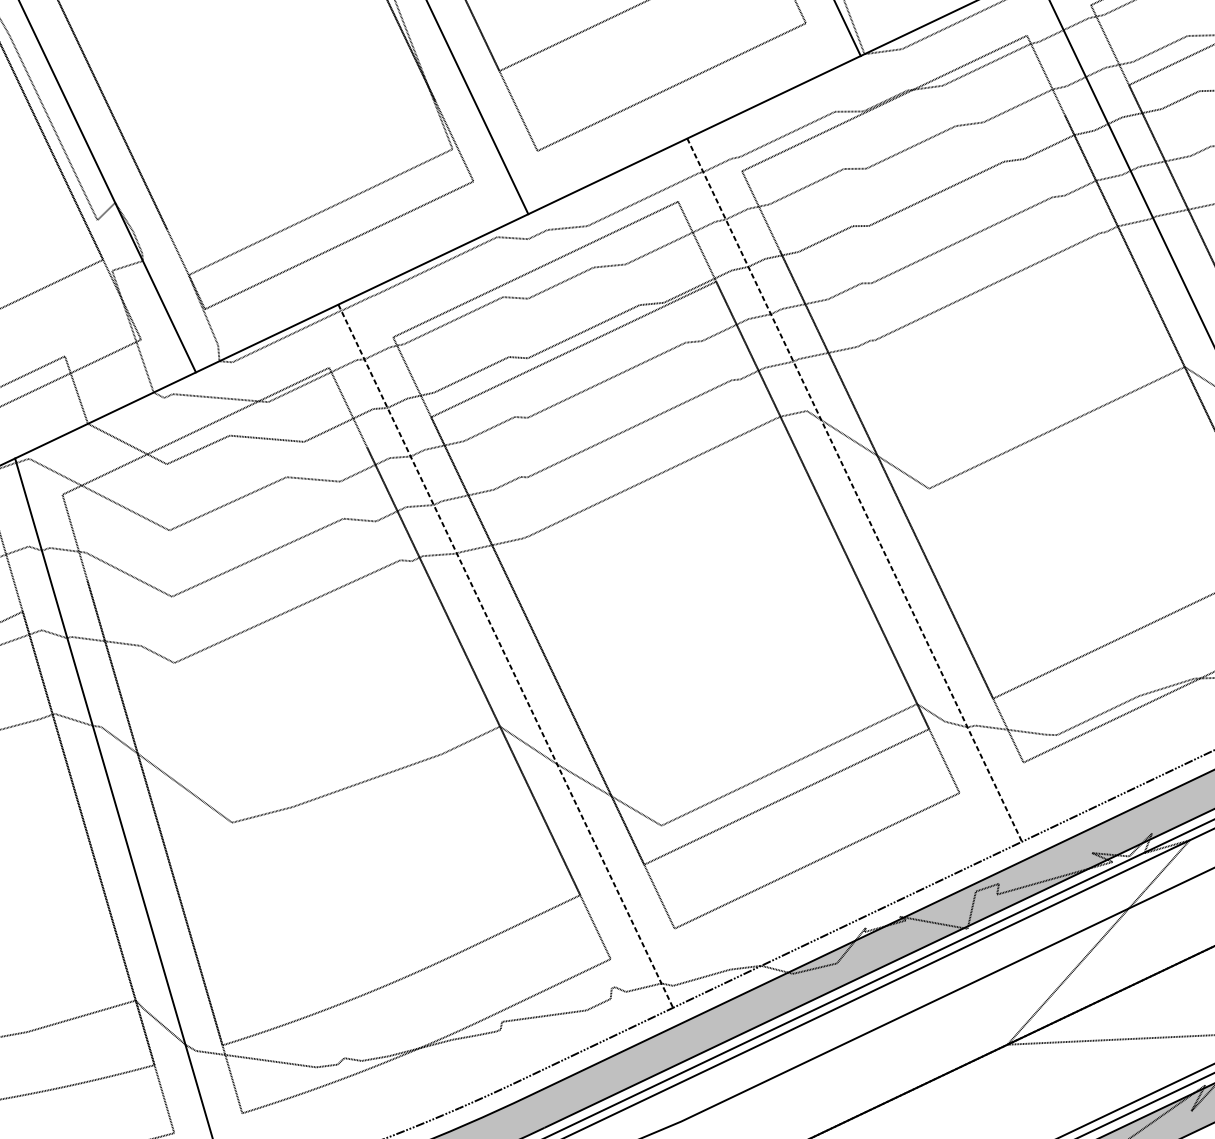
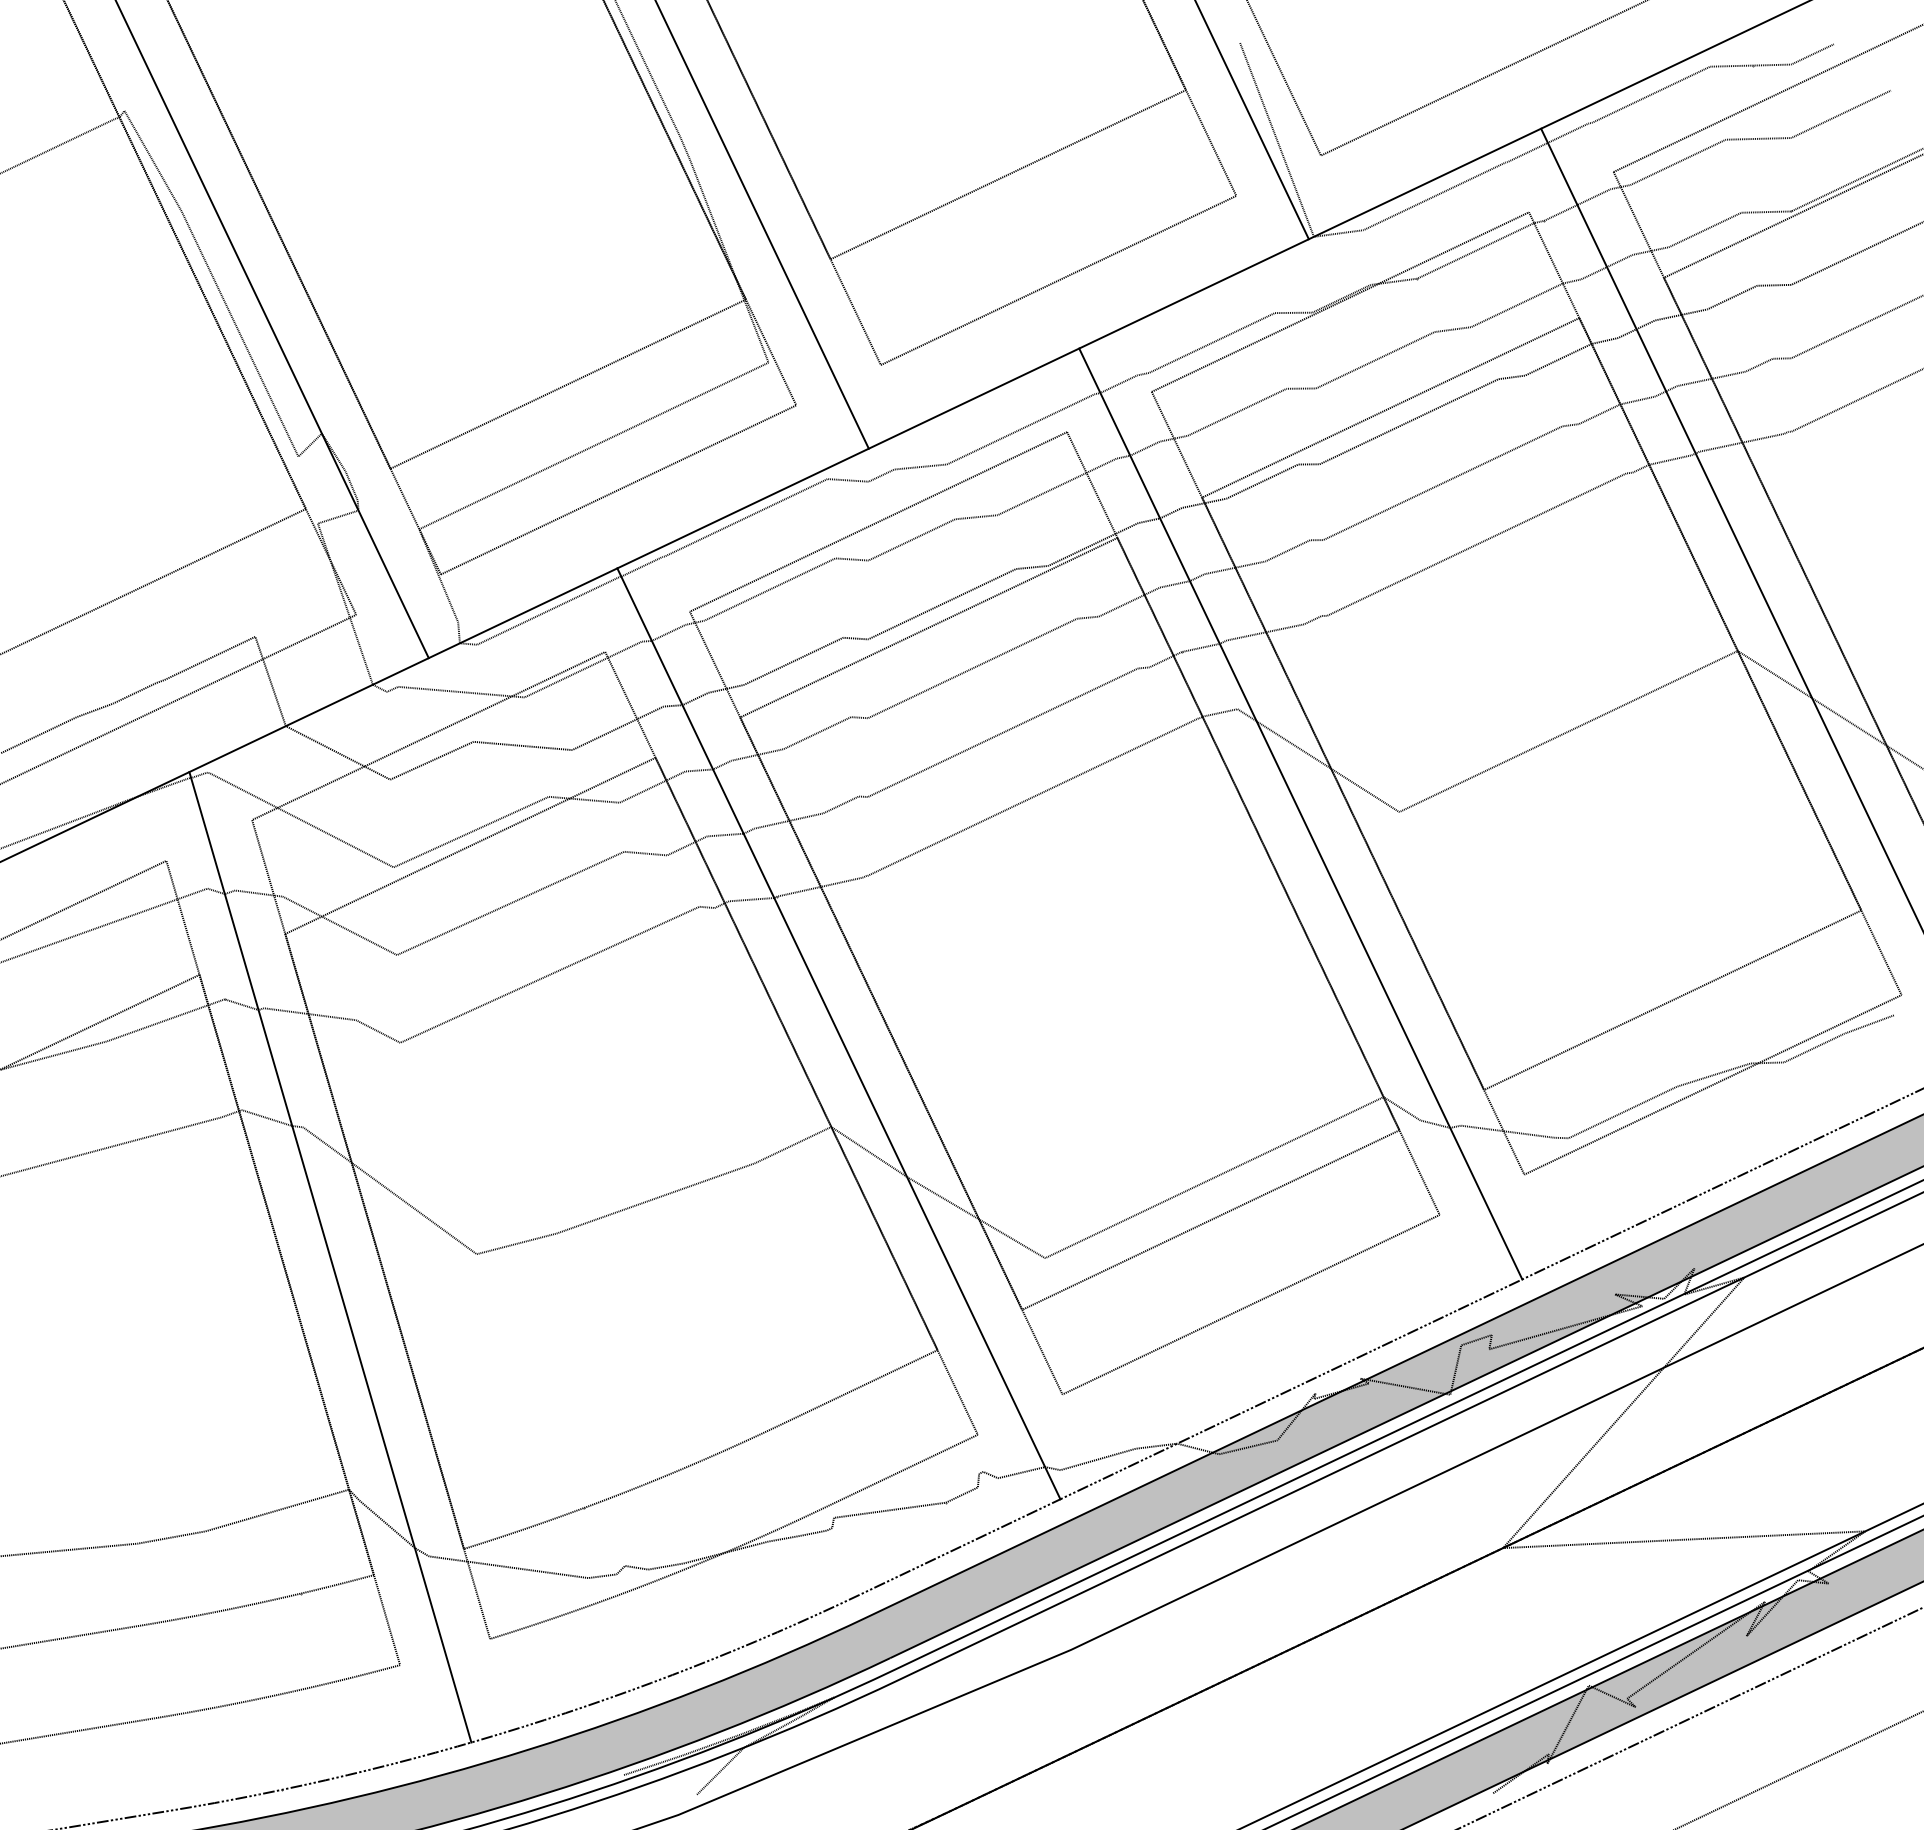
line: (300, 164) -> (567, 383), added
line: (922, 183) -> (1390, 407), added
line: (854, 490) -> (1300, 814), dashed -> solid
line: (227, 513) -> (470, 845), added
line: (506, 656) -> (839, 1034), dashed -> solid

